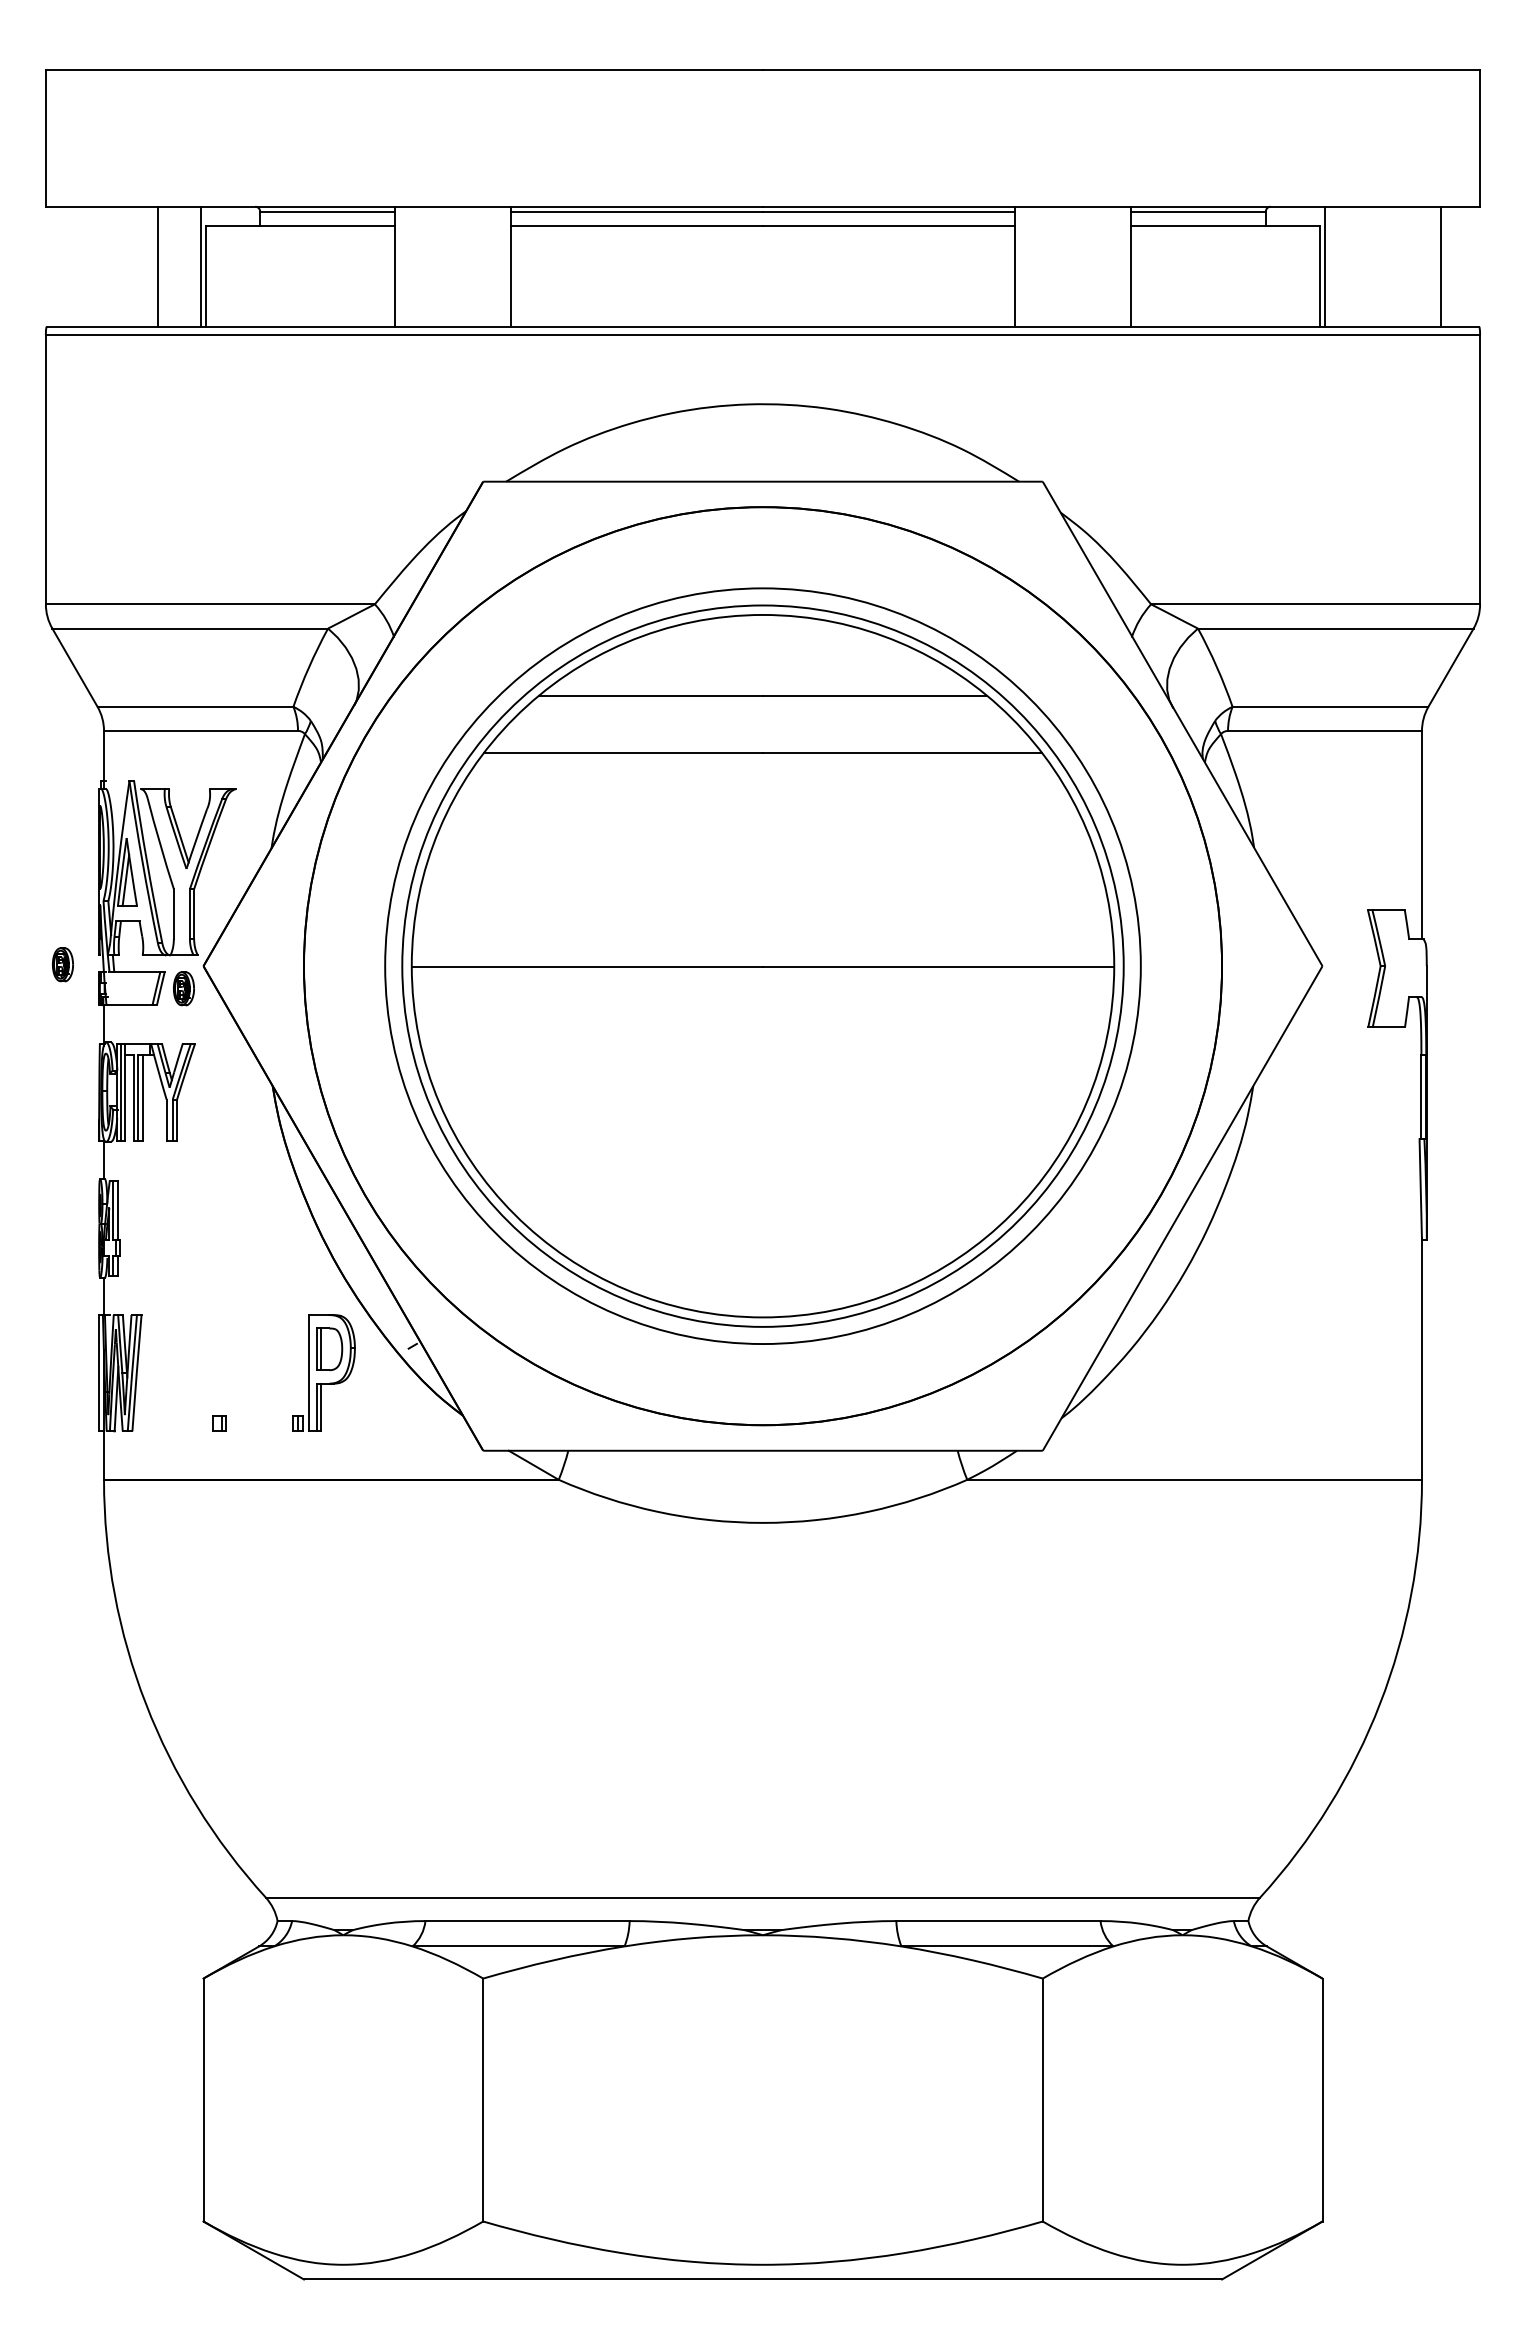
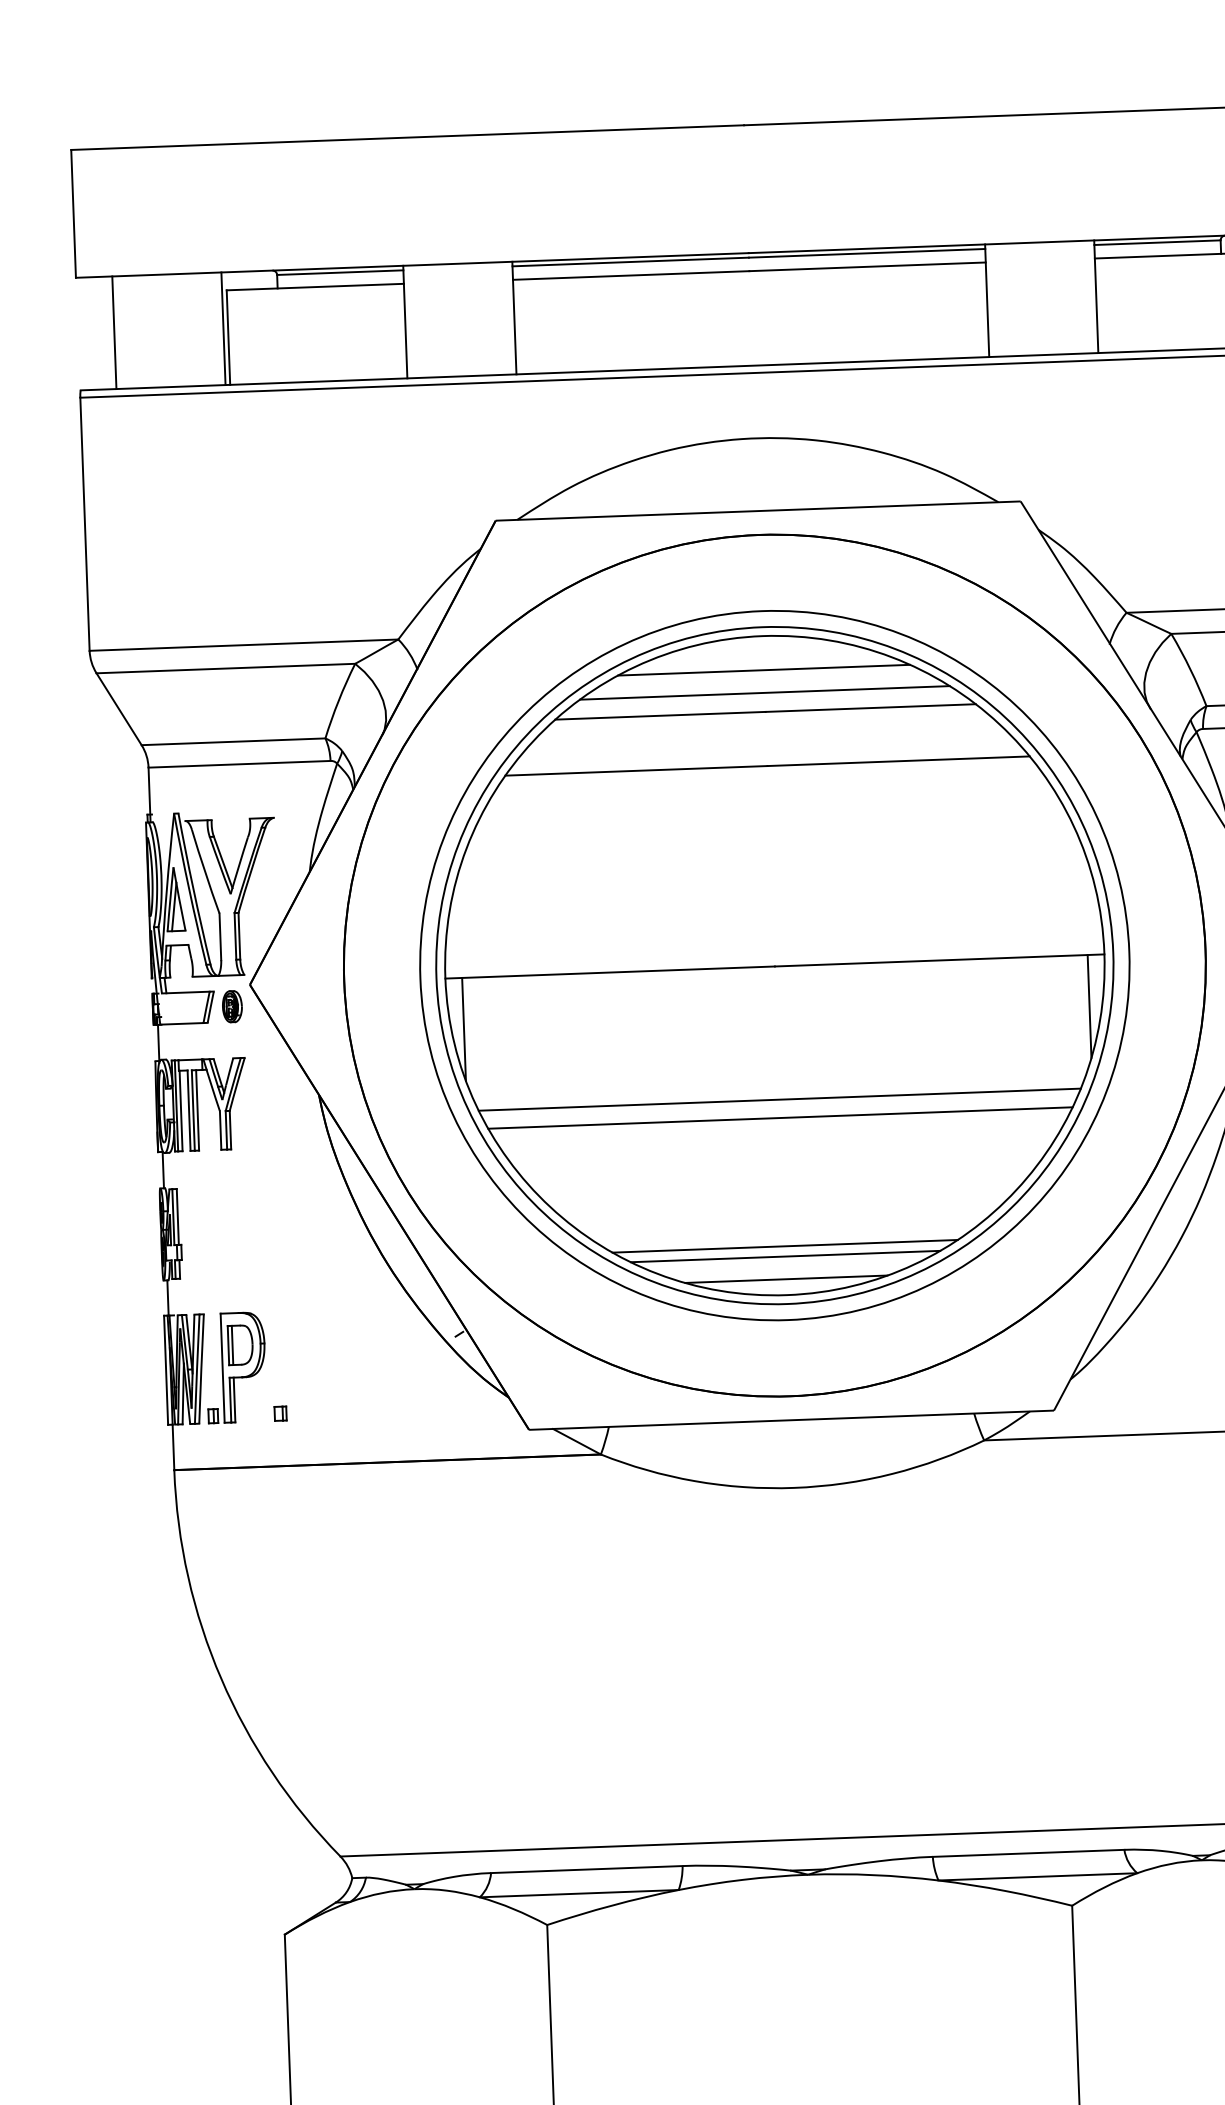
line: (157, 266) -> (114, 332), moved
line: (762, 651) -> (763, 670), added
line: (762, 675) -> (764, 692), added
part: (62, 964) -> (117, 988), removed
line: (429, 1021) -> (463, 1028), added
line: (1096, 1021) -> (1089, 1006), added
line: (762, 1109) -> (779, 1100), added
line: (762, 1128) -> (779, 1117), added
line: (762, 1265) -> (784, 1246), added
line: (762, 1276) -> (785, 1256), added
line: (762, 1300) -> (785, 1279), added
part: (323, 1372) -> (235, 1367), moved

